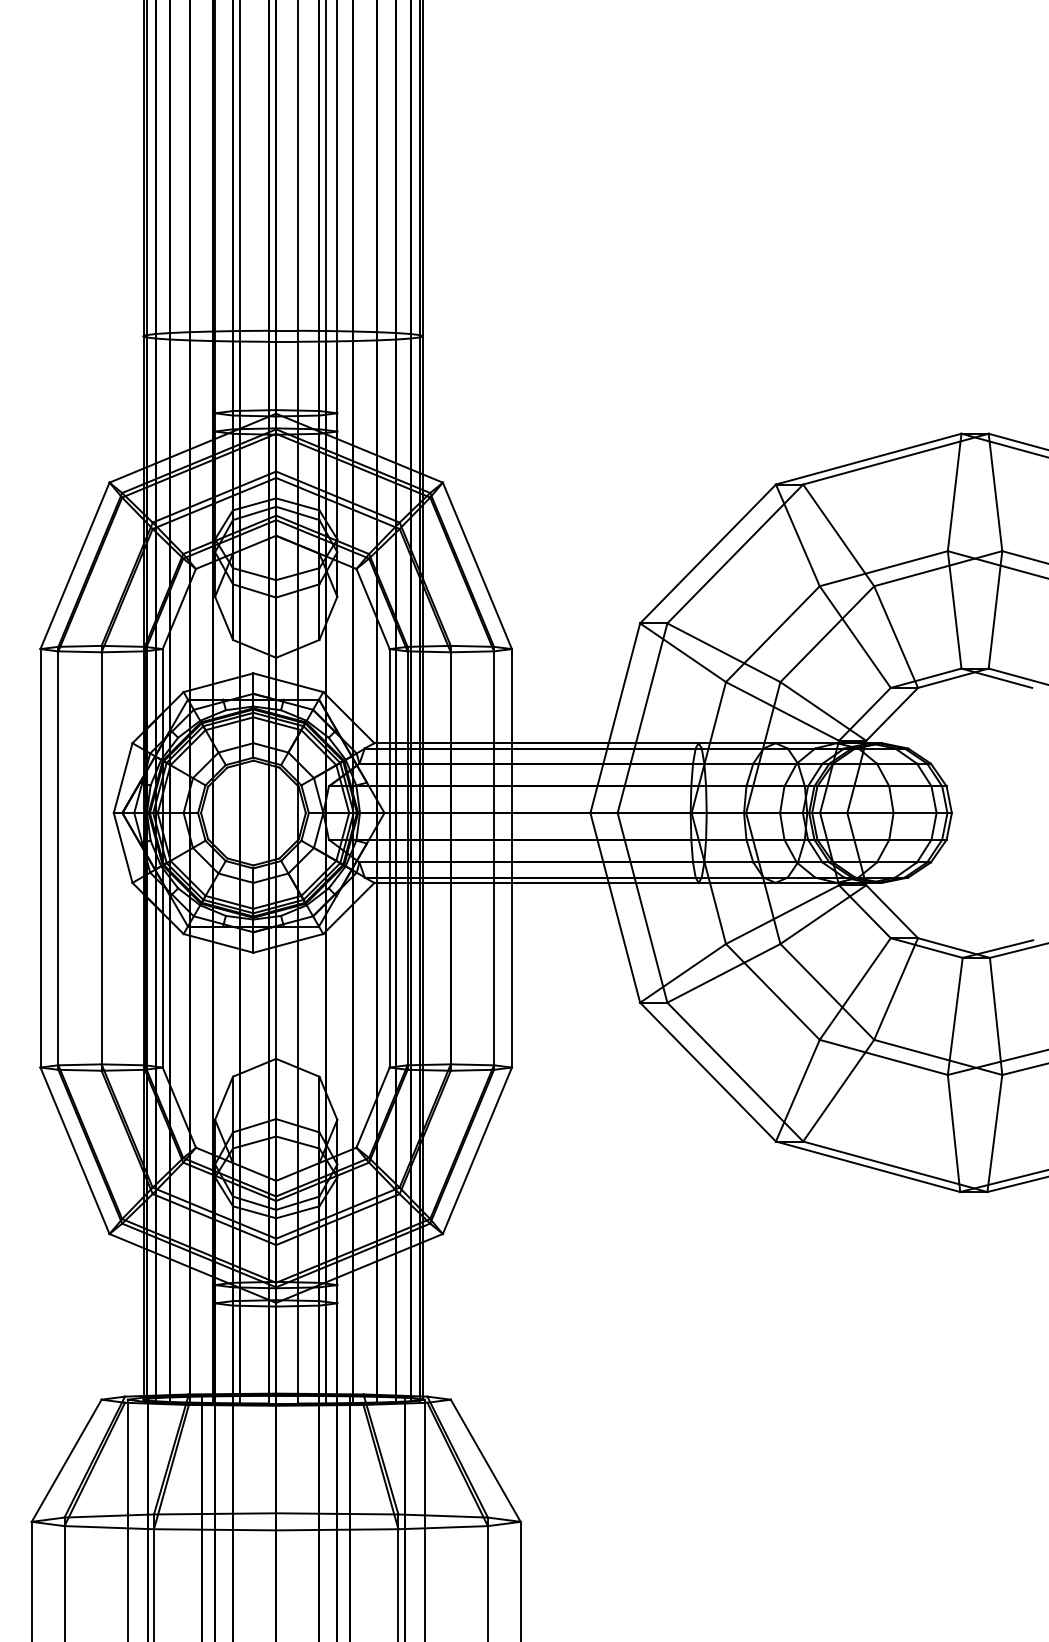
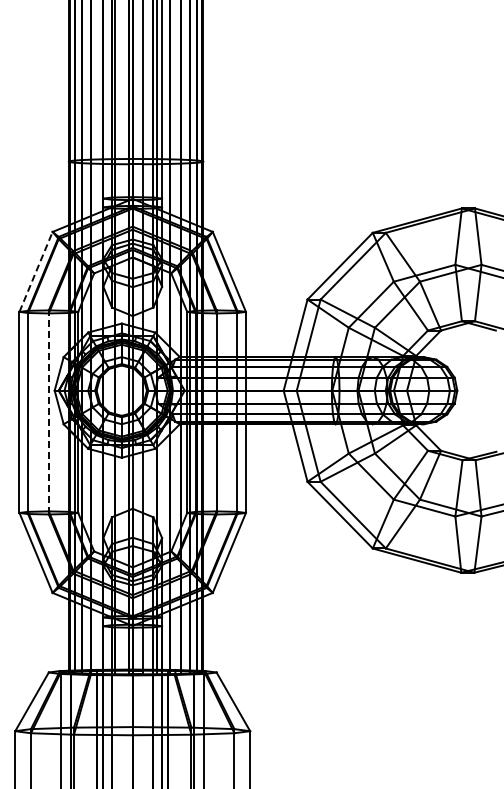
line: (75, 564) -> (36, 271), solid -> dashed
line: (100, 856) -> (48, 411), solid -> dashed

